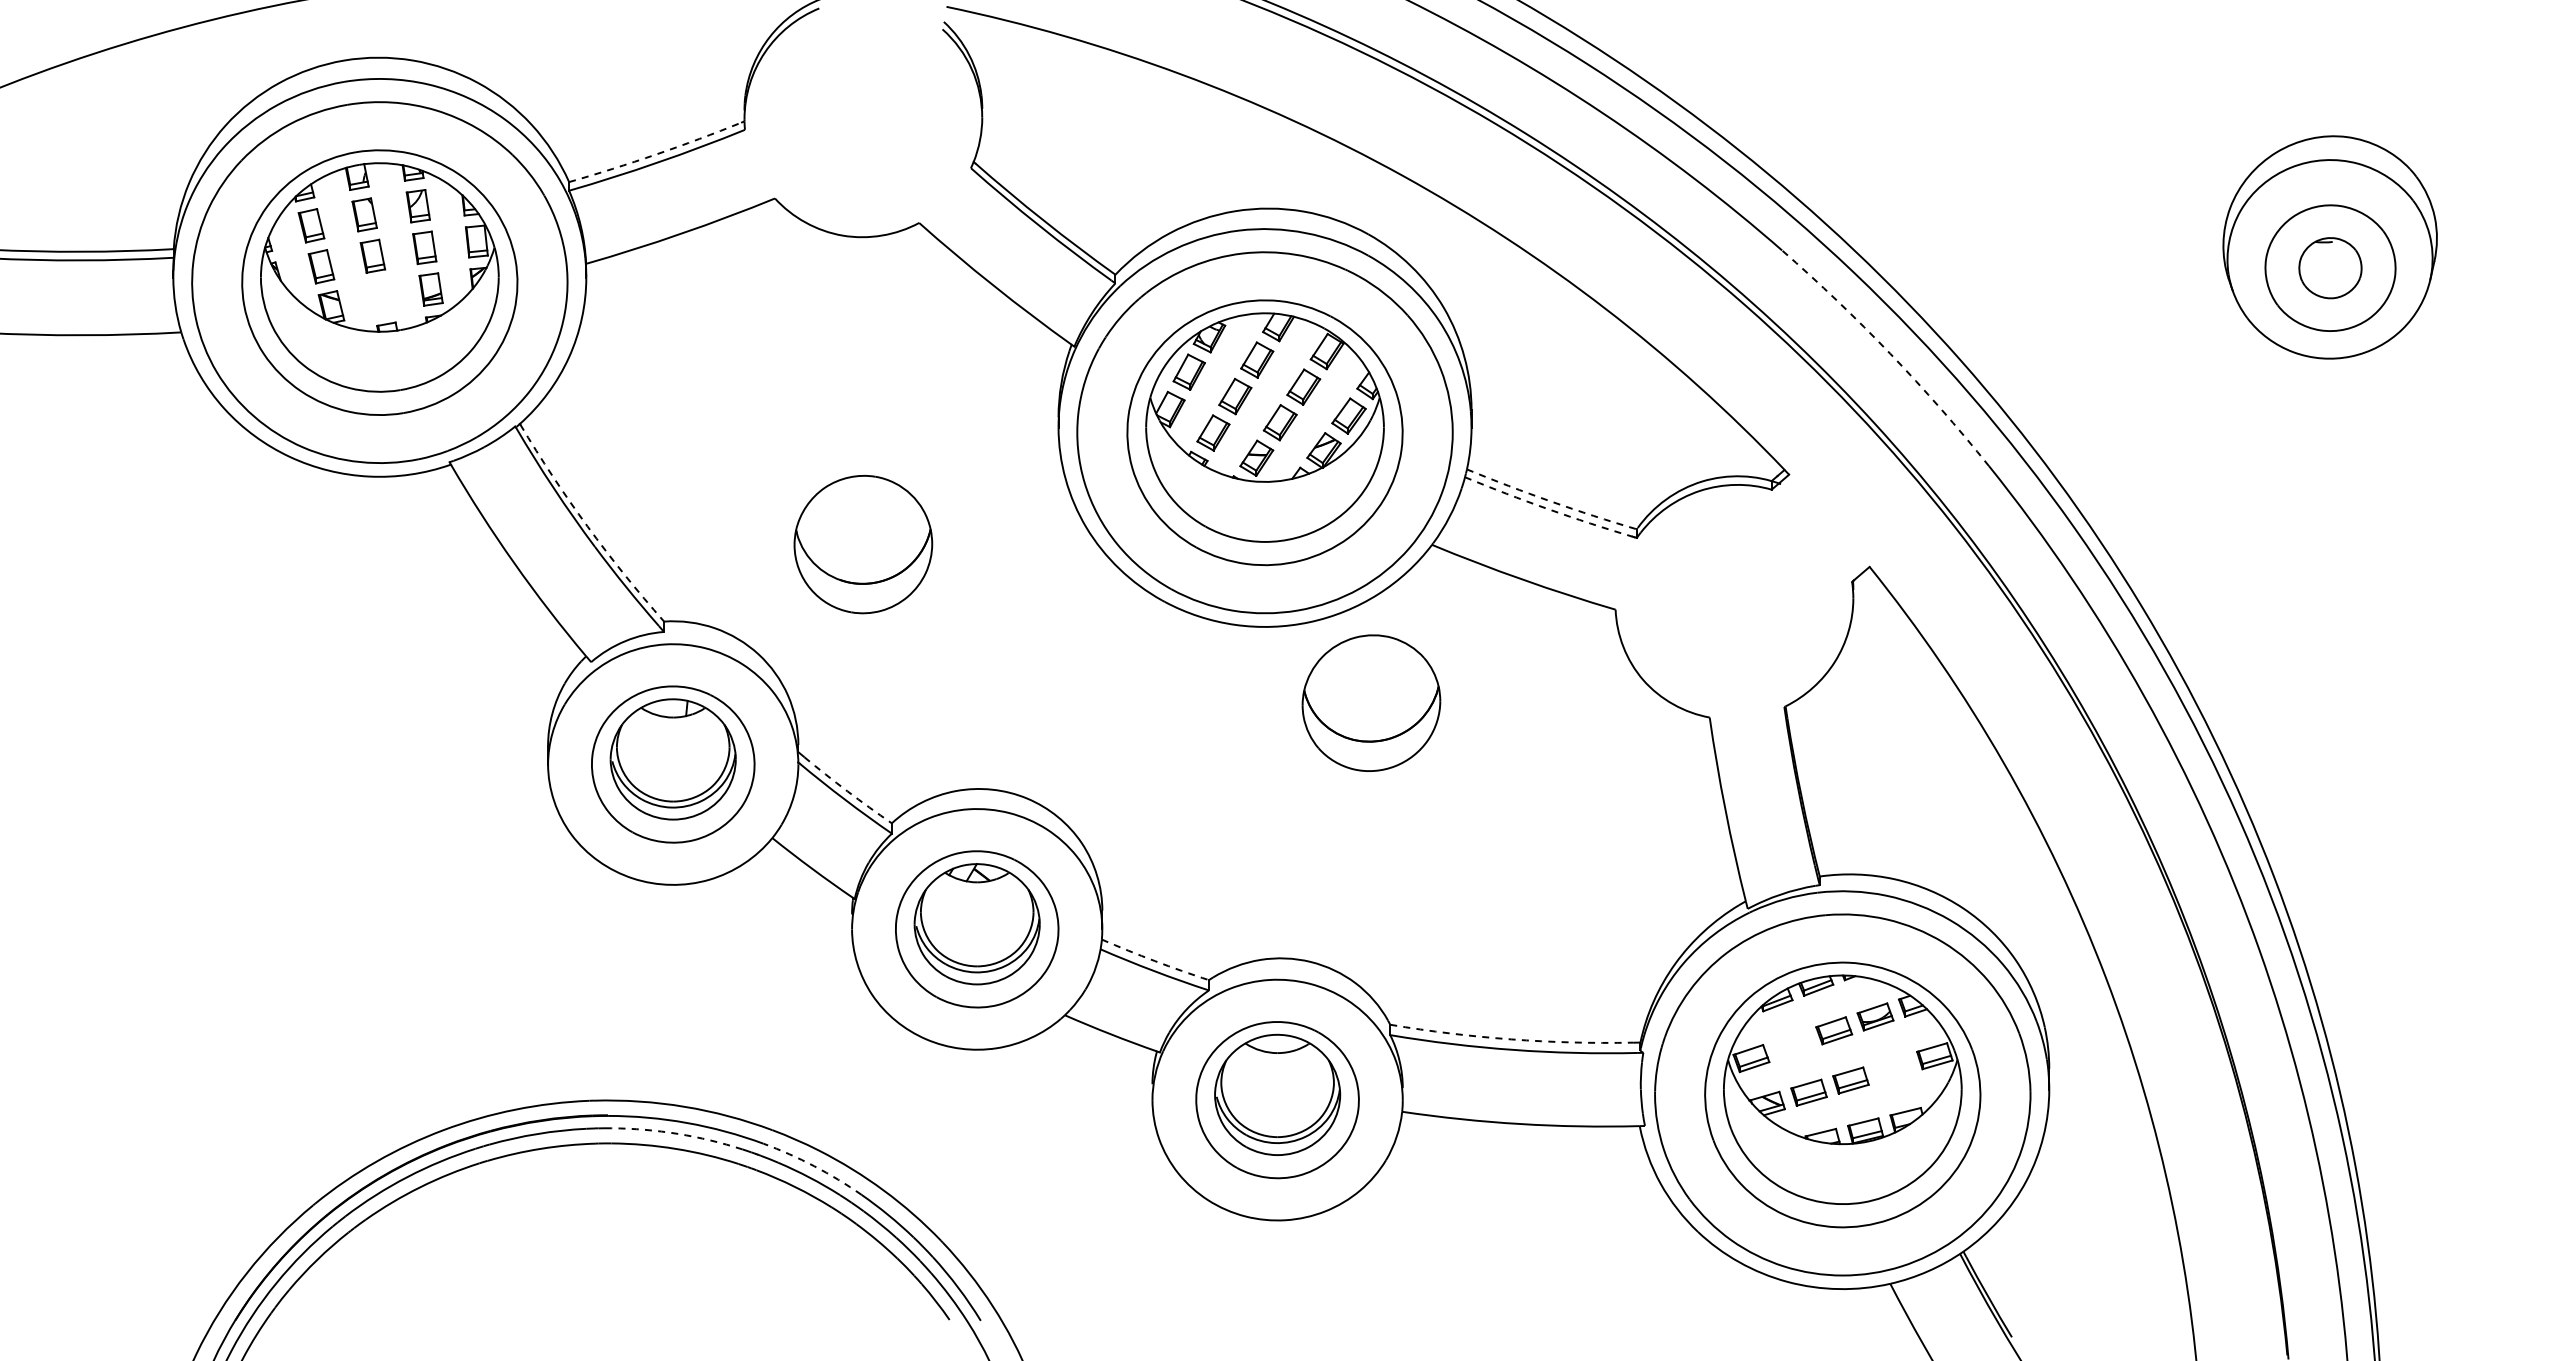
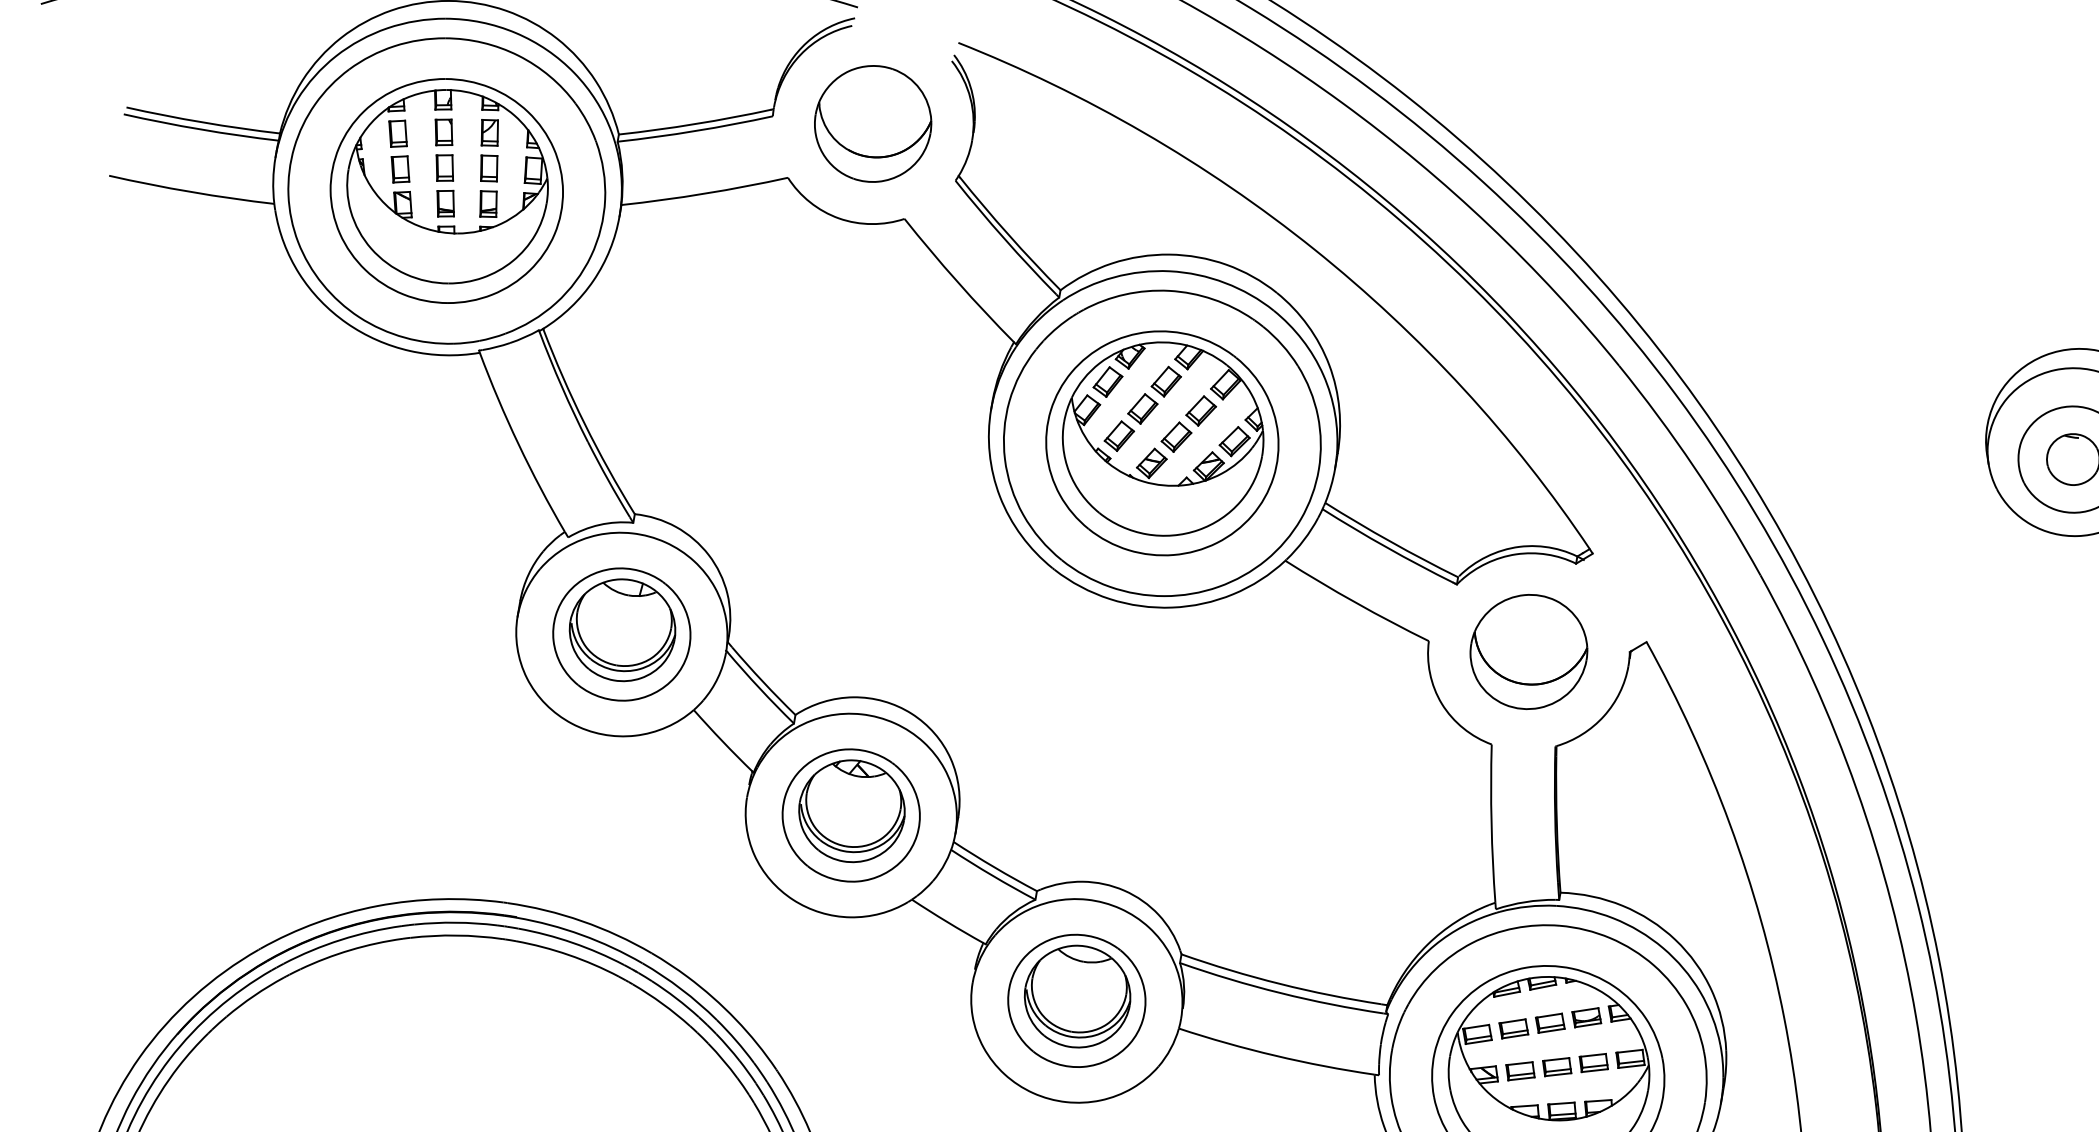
arc: (656, 154) -> (695, 124), dashed -> solid
part: (381, 297) -> (446, 203), added
arc: (1890, 353) -> (1694, 467), dashed -> solid
arc: (1551, 501) -> (1391, 541), dashed -> solid
arc: (1548, 509) -> (1387, 548), dashed -> solid
arc: (587, 526) -> (584, 423), dashed -> solid
part: (863, 544) -> (873, 123), moved
part: (1371, 702) -> (1529, 651), moved
arc: (847, 791) -> (763, 682), dashed -> solid
arc: (1154, 961) -> (994, 867), dashed -> solid
arc: (1511, 1039) -> (1280, 984), dashed -> solid
part: (1792, 1044) -> (1513, 1028), added
part: (1892, 1068) -> (1593, 1063), added
arc: (677, 1133) -> (572, 942), dashed -> solid
arc: (814, 1166) -> (681, 989), dashed -> solid

